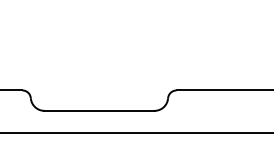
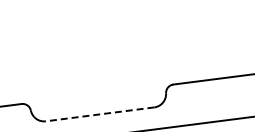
line: (98, 110) -> (99, 114), solid -> dashed

